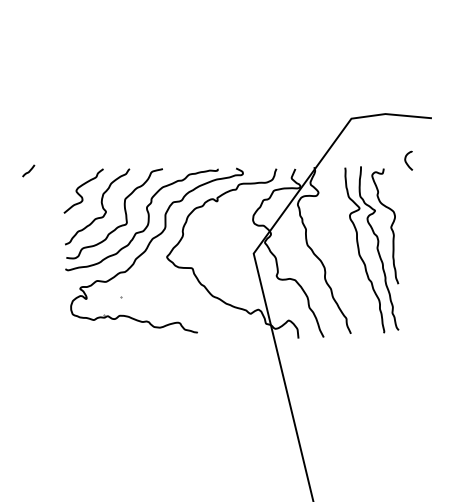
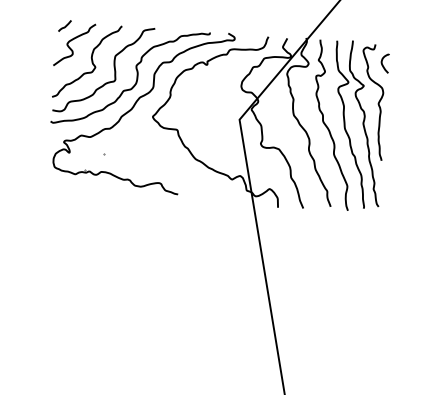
curve: (406, 160) -> (382, 62), moved
line: (29, 170) -> (65, 25), moved
curve: (343, 255) -> (328, 128), added

